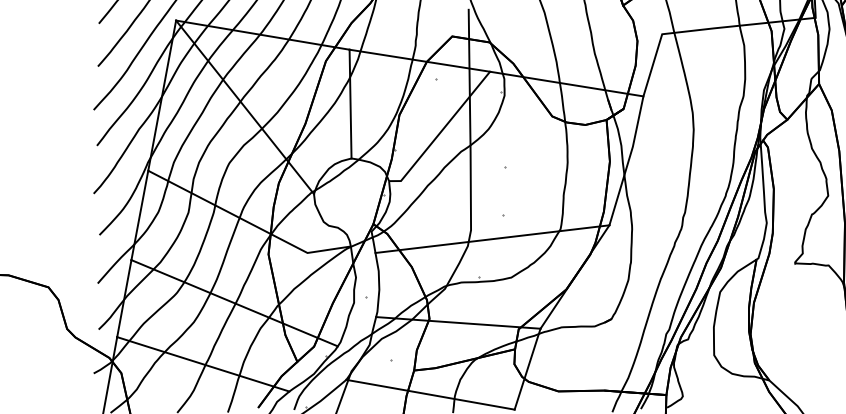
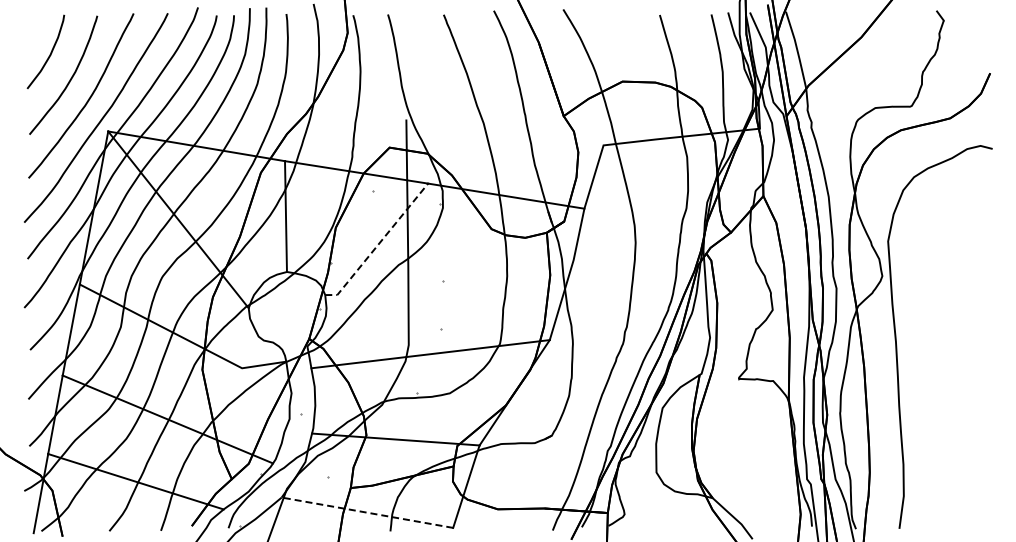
line: (441, 131) -> (378, 244), solid -> dashed
line: (429, 394) -> (366, 512), solid -> dashed

